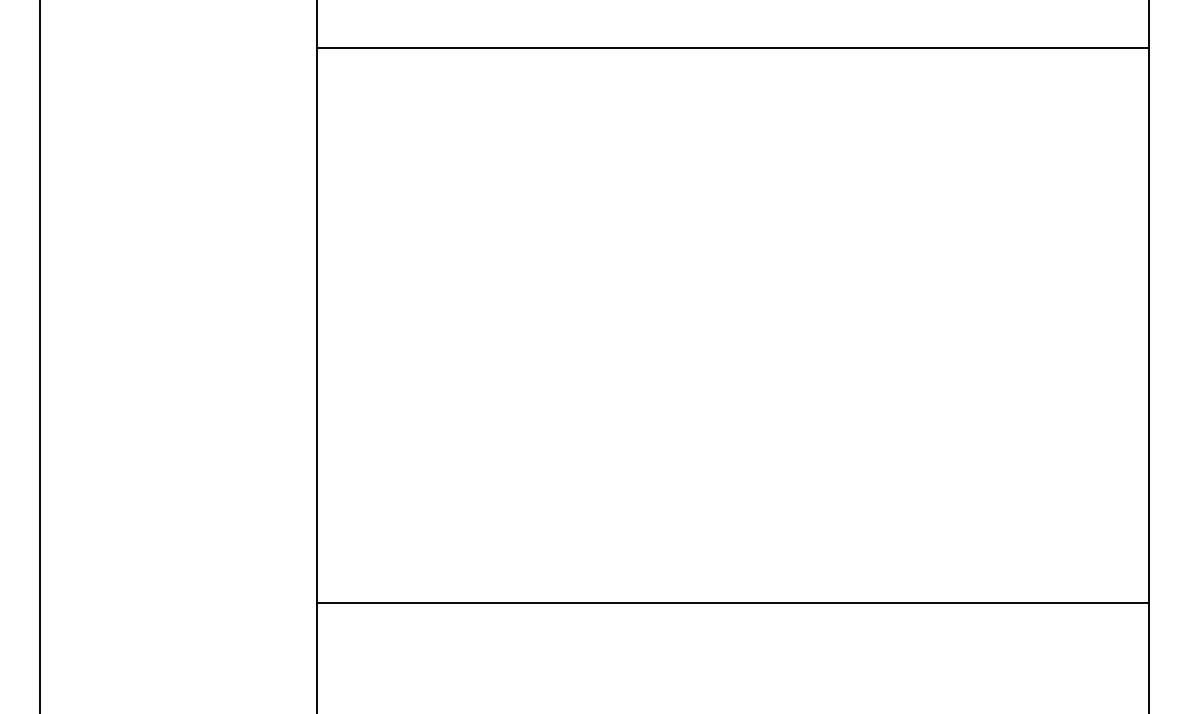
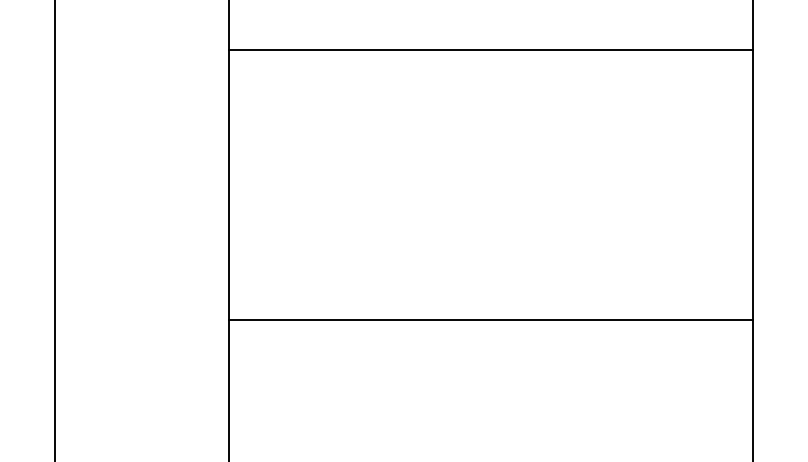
line: (733, 48) -> (491, 49), moved
line: (733, 602) -> (491, 319), moved

